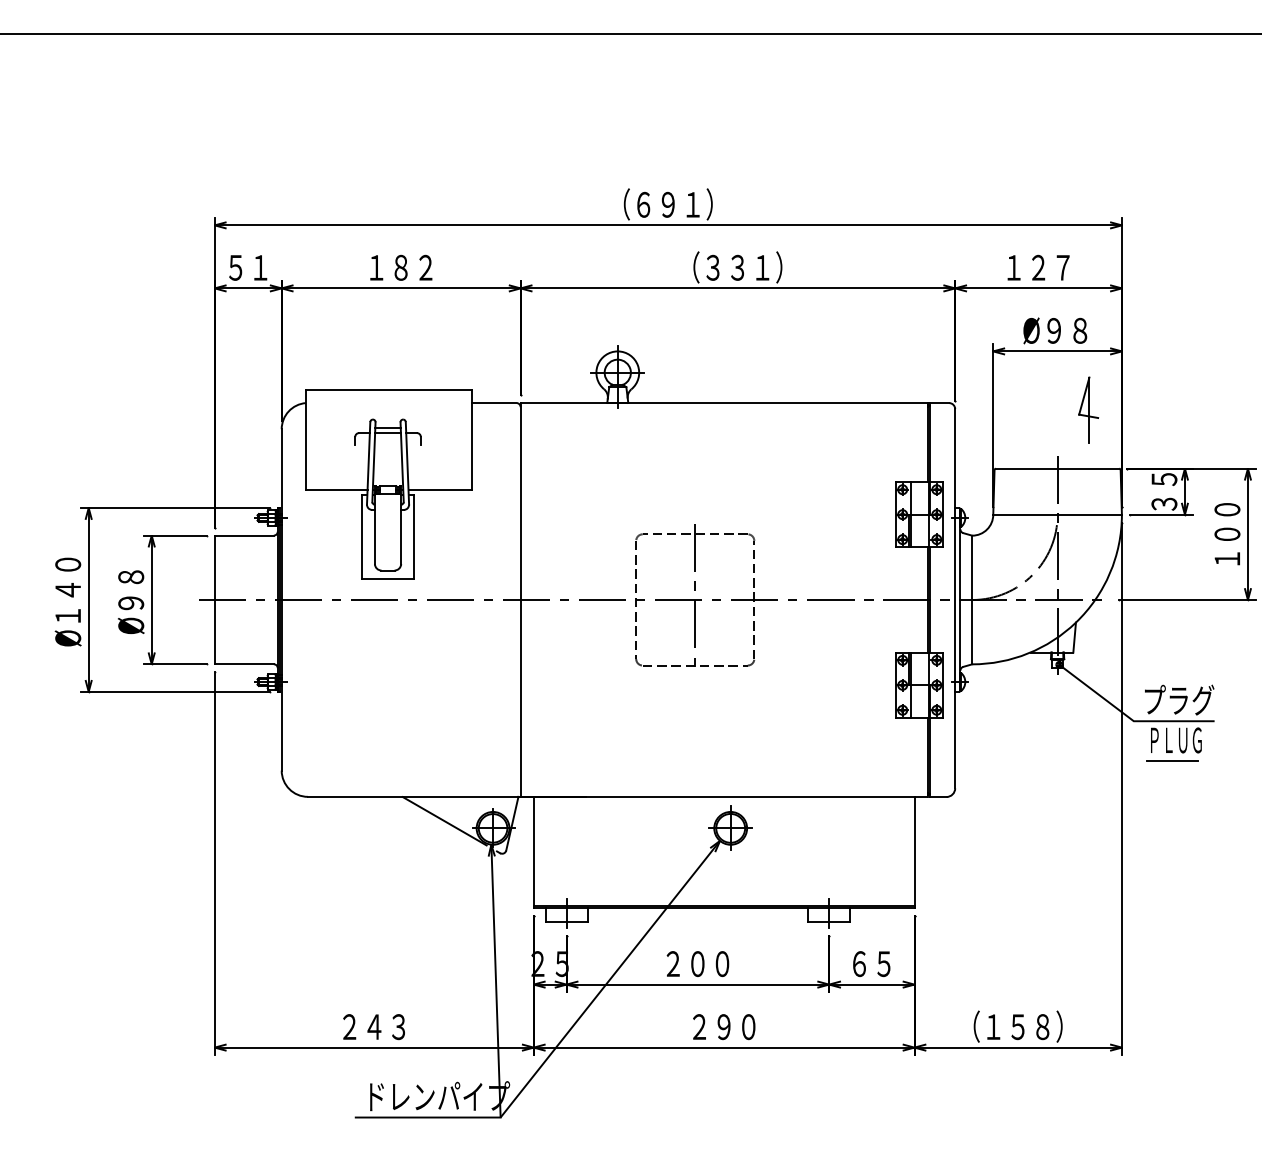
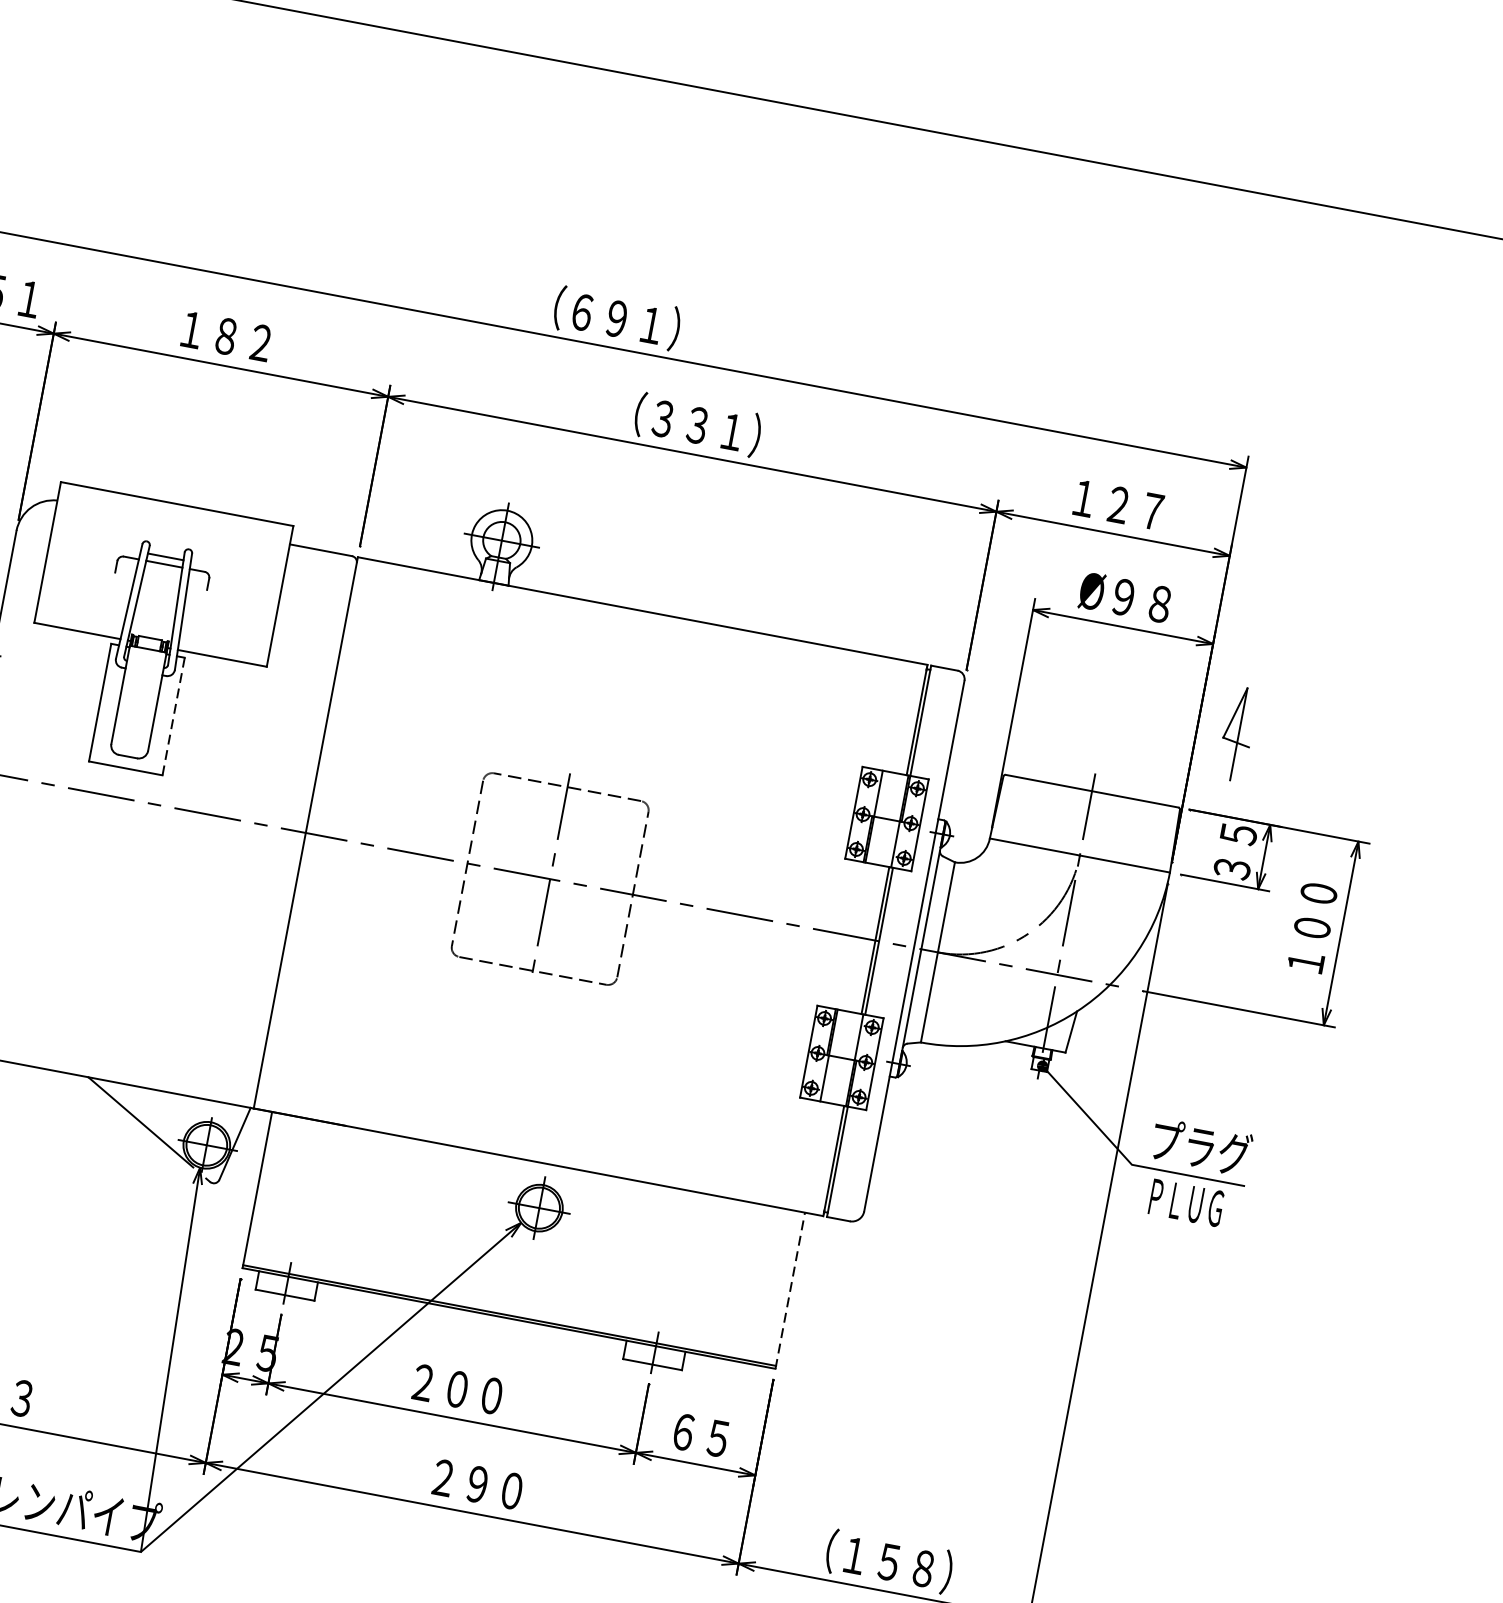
part: (1088, 409) -> (1237, 732), moved
line: (414, 537) -> (173, 717), solid -> dashed
line: (1172, 760) -> (1175, 1229), removed
line: (914, 852) -> (790, 1290), solid -> dashed

